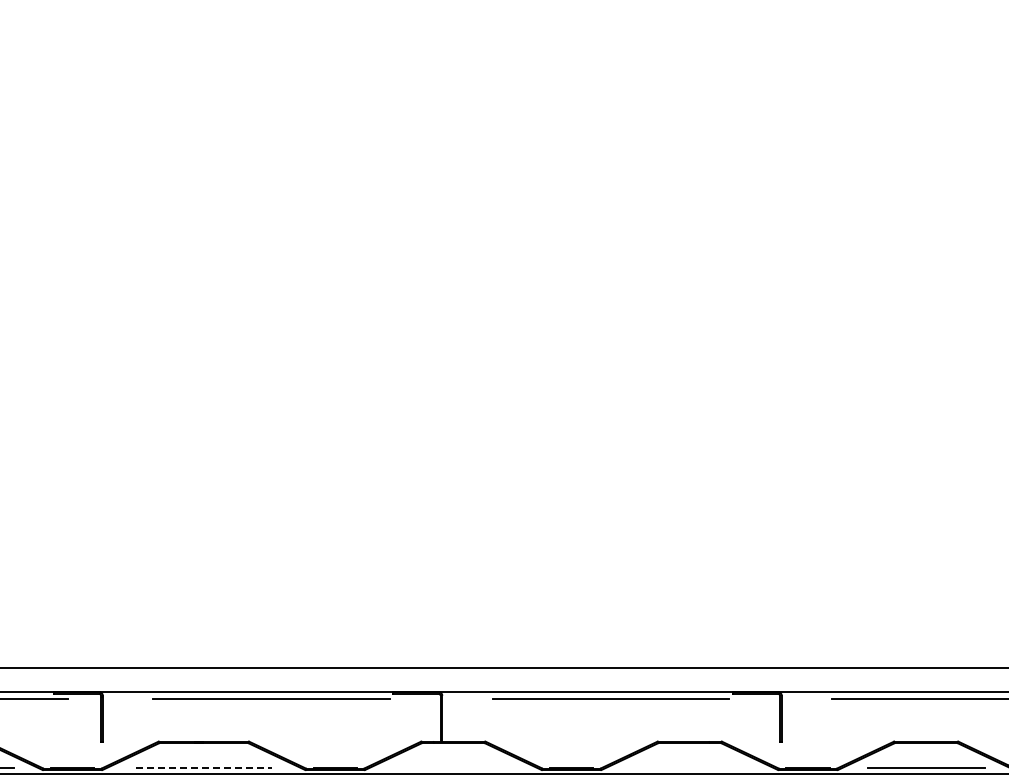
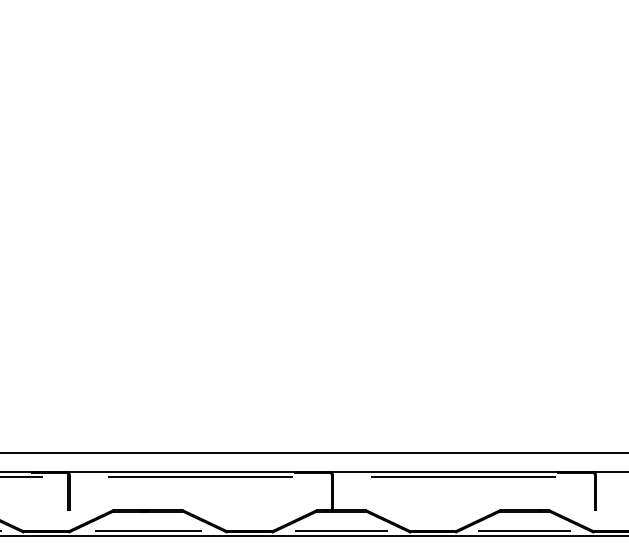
line: (203, 767) -> (147, 530), dashed -> solid
line: (452, 767) -> (340, 530), added
line: (689, 767) -> (524, 530), added

